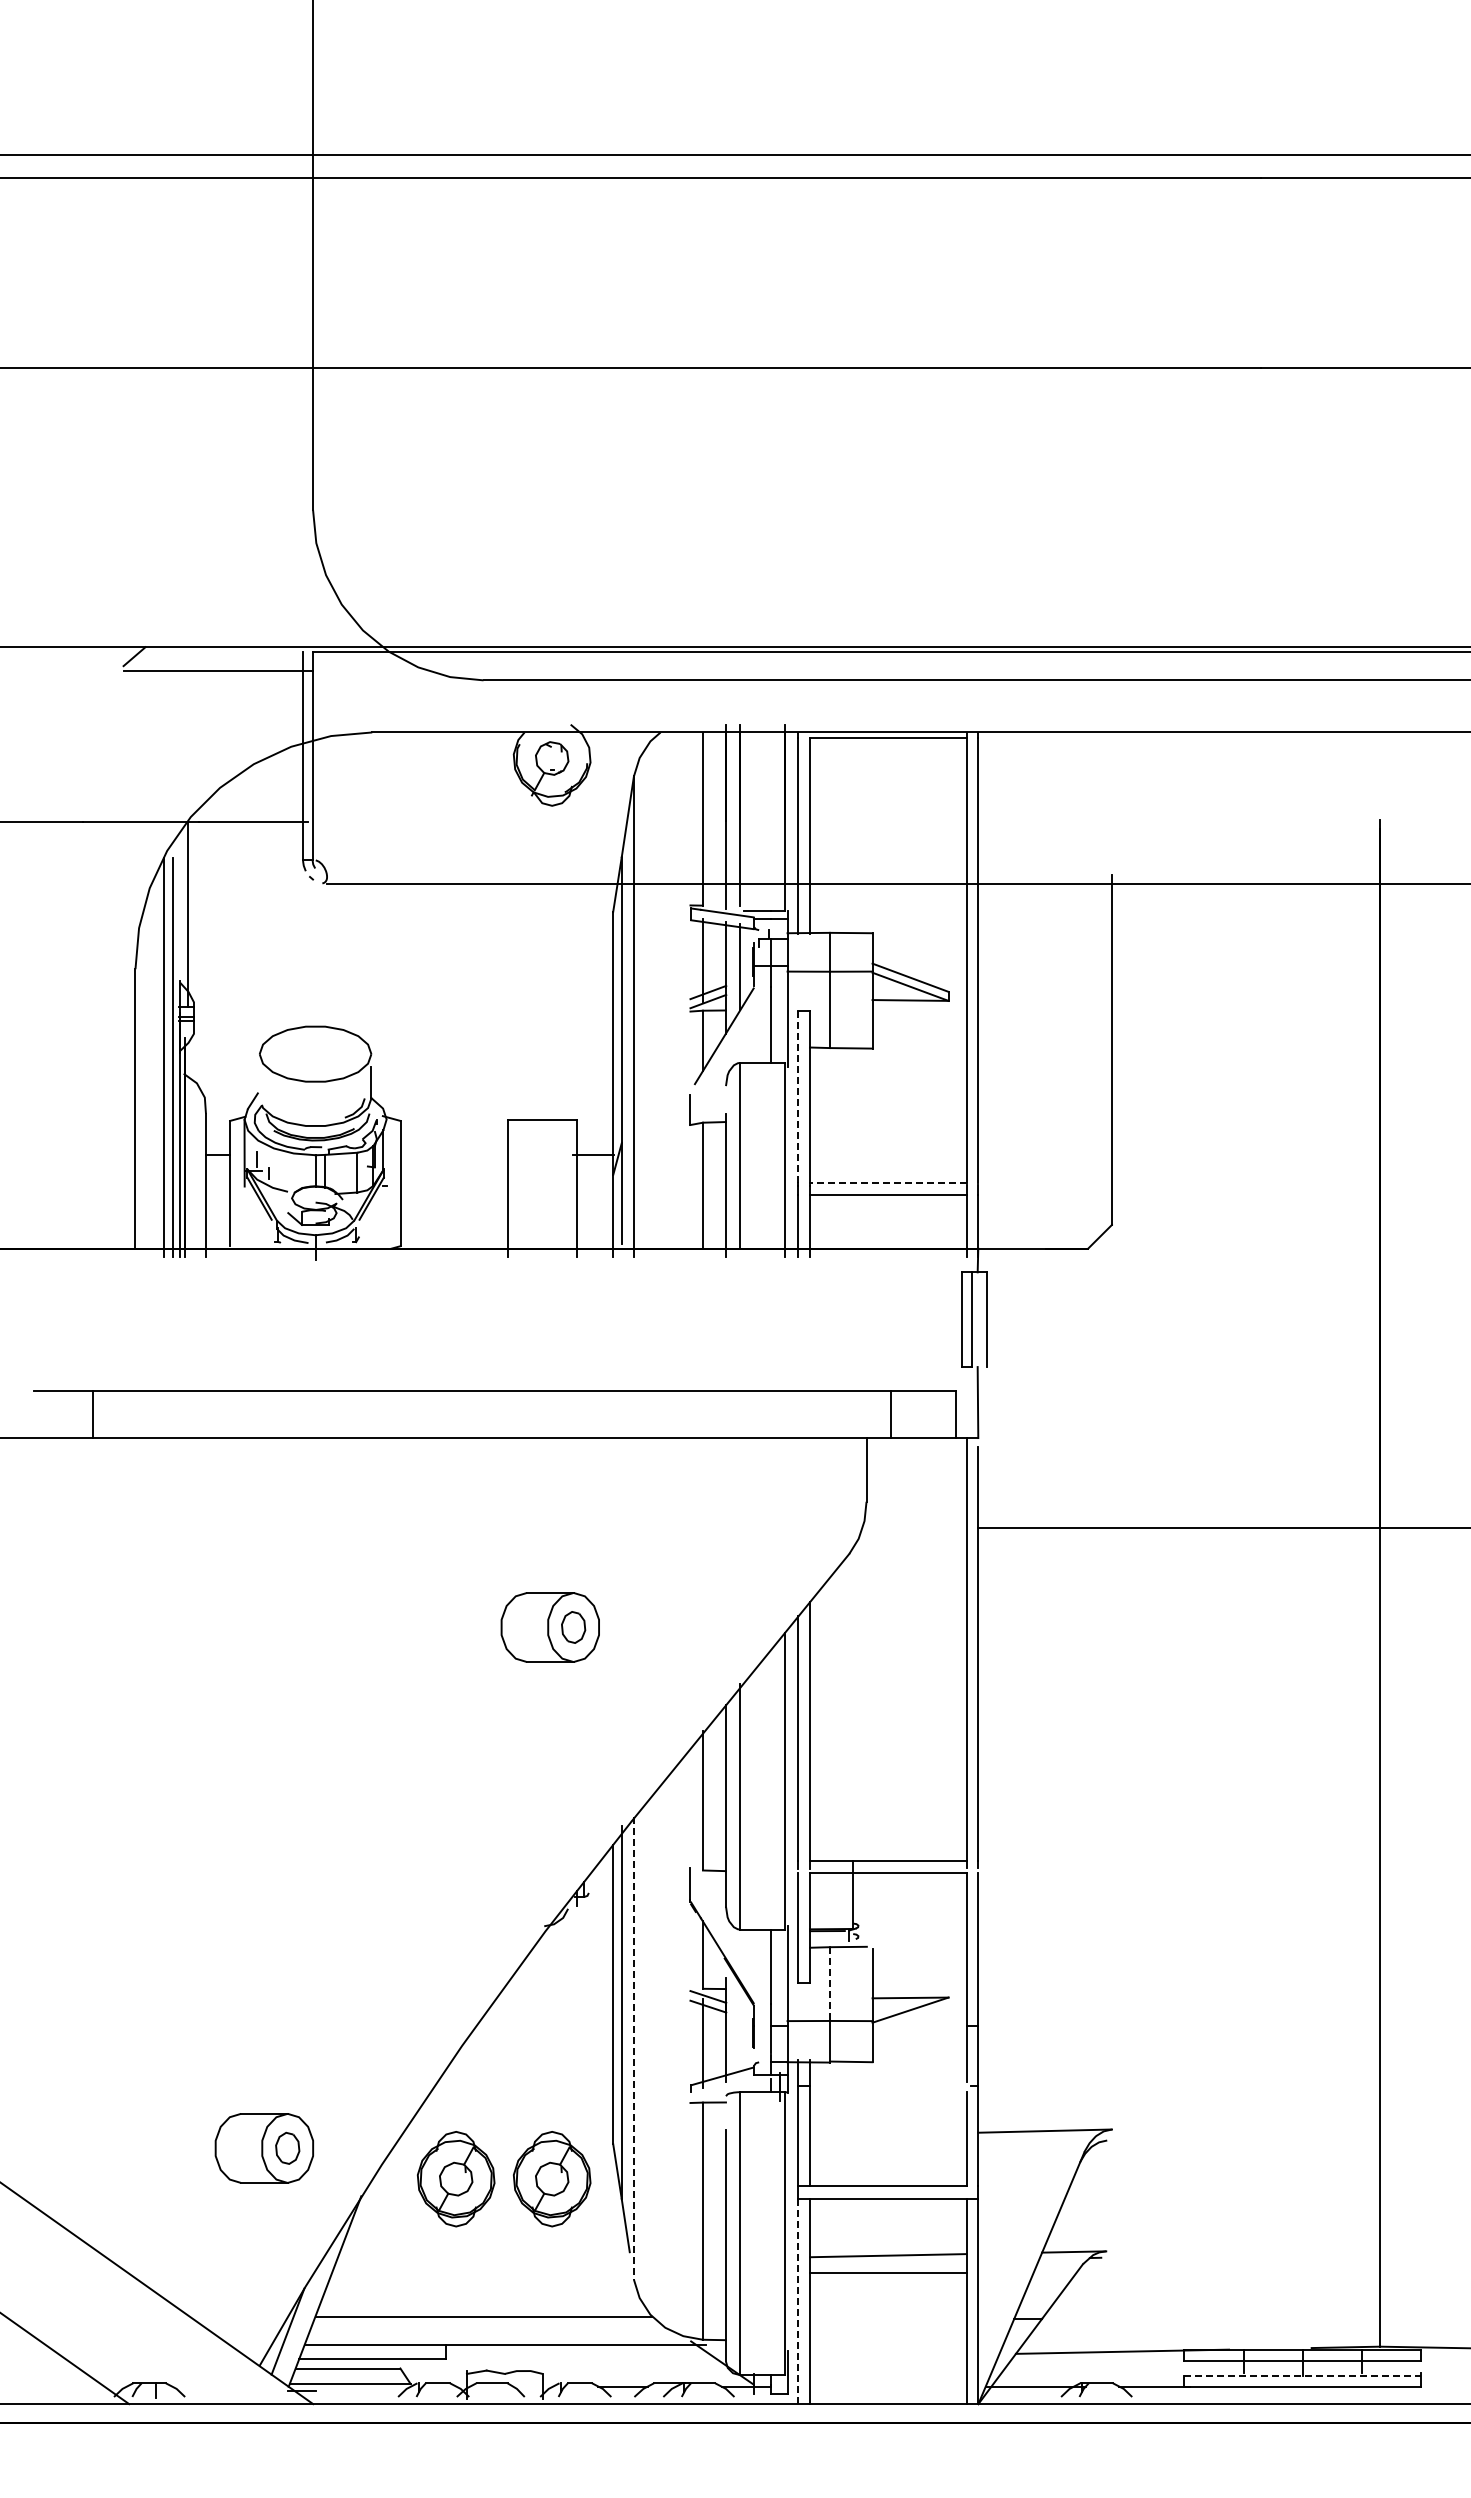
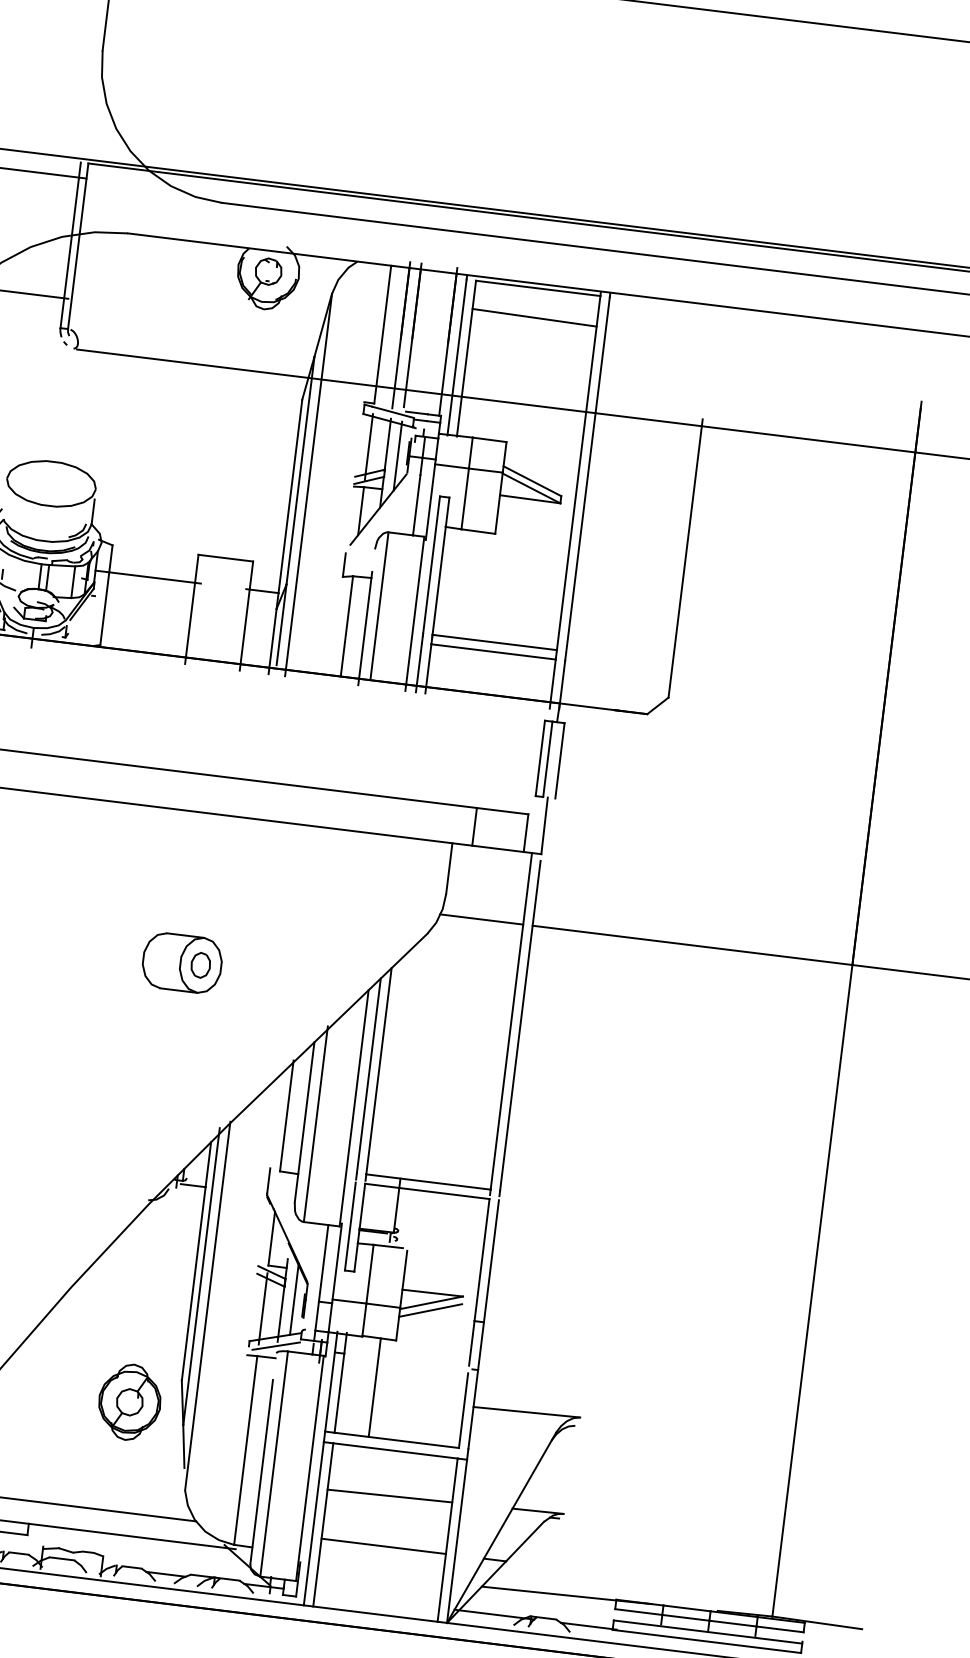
line: (888, 774) -> (534, 317), added
line: (798, 1096) -> (431, 564), dashed -> solid
line: (449, 1154) -> (148, 576), added
line: (887, 1183) -> (493, 642), dashed -> solid
line: (914, 1528) -> (481, 919), added
line: (597, 1901) -> (193, 1185), added
line: (830, 1984) -> (370, 1274), dashed -> solid
line: (910, 2019) -> (430, 1310), added
line: (740, 2026) -> (294, 1299), added
line: (634, 2048) -> (208, 1306), dashed -> solid
line: (724, 2087) -> (275, 1346), added
line: (853, 2123) -> (375, 1387), added
part: (455, 2179) -> (52, 1393), removed
line: (888, 2272) -> (383, 1546), moved
line: (798, 2301) -> (313, 1523), dashed -> solid
line: (1303, 2375) -> (708, 1631), dashed -> solid

